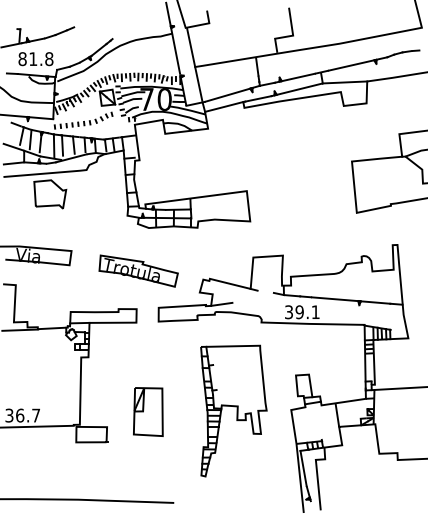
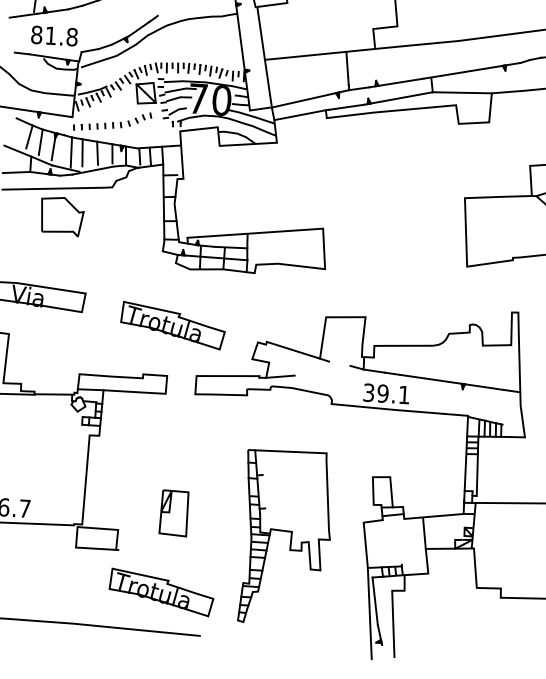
part: (233, 410) -> (285, 536), moved
part: (148, 411) -> (174, 512), size x0.7
part: (142, 471) -> (161, 591), added

